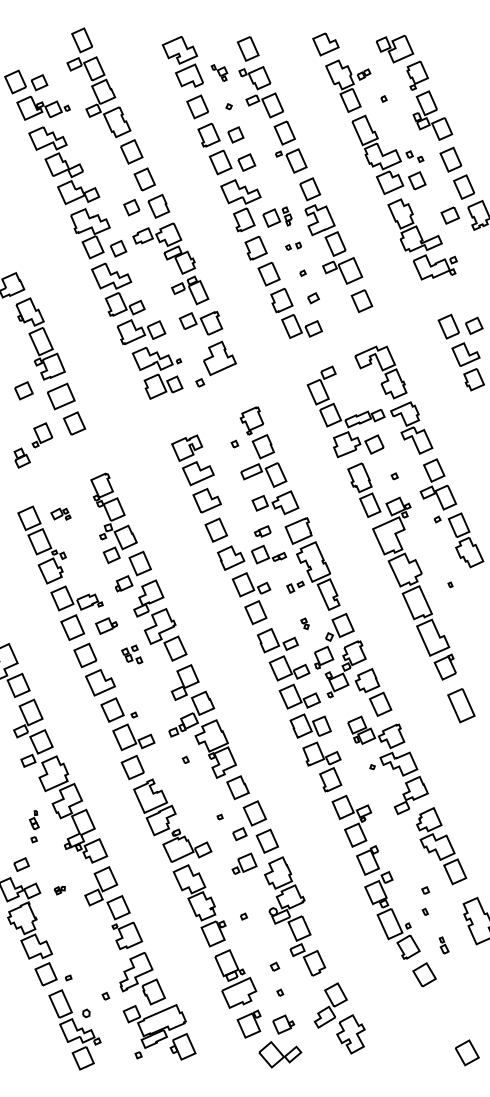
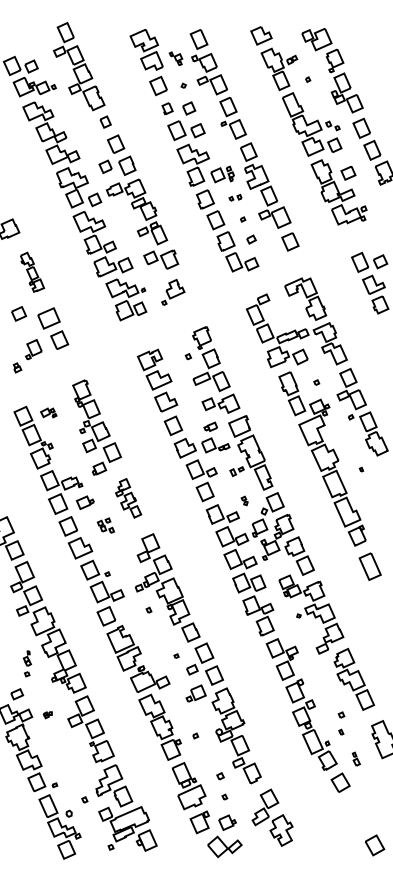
part: (208, 134) -> (167, 108), size x0.6
part: (131, 151) -> (105, 121), size x0.6
part: (450, 215) -> (348, 173), moved
part: (40, 338) -> (32, 271), size x0.6
part: (215, 363) -> (172, 291), size x0.7
part: (21, 457) -> (17, 367), size x0.6
part: (160, 620) -> (128, 498), size x0.6

